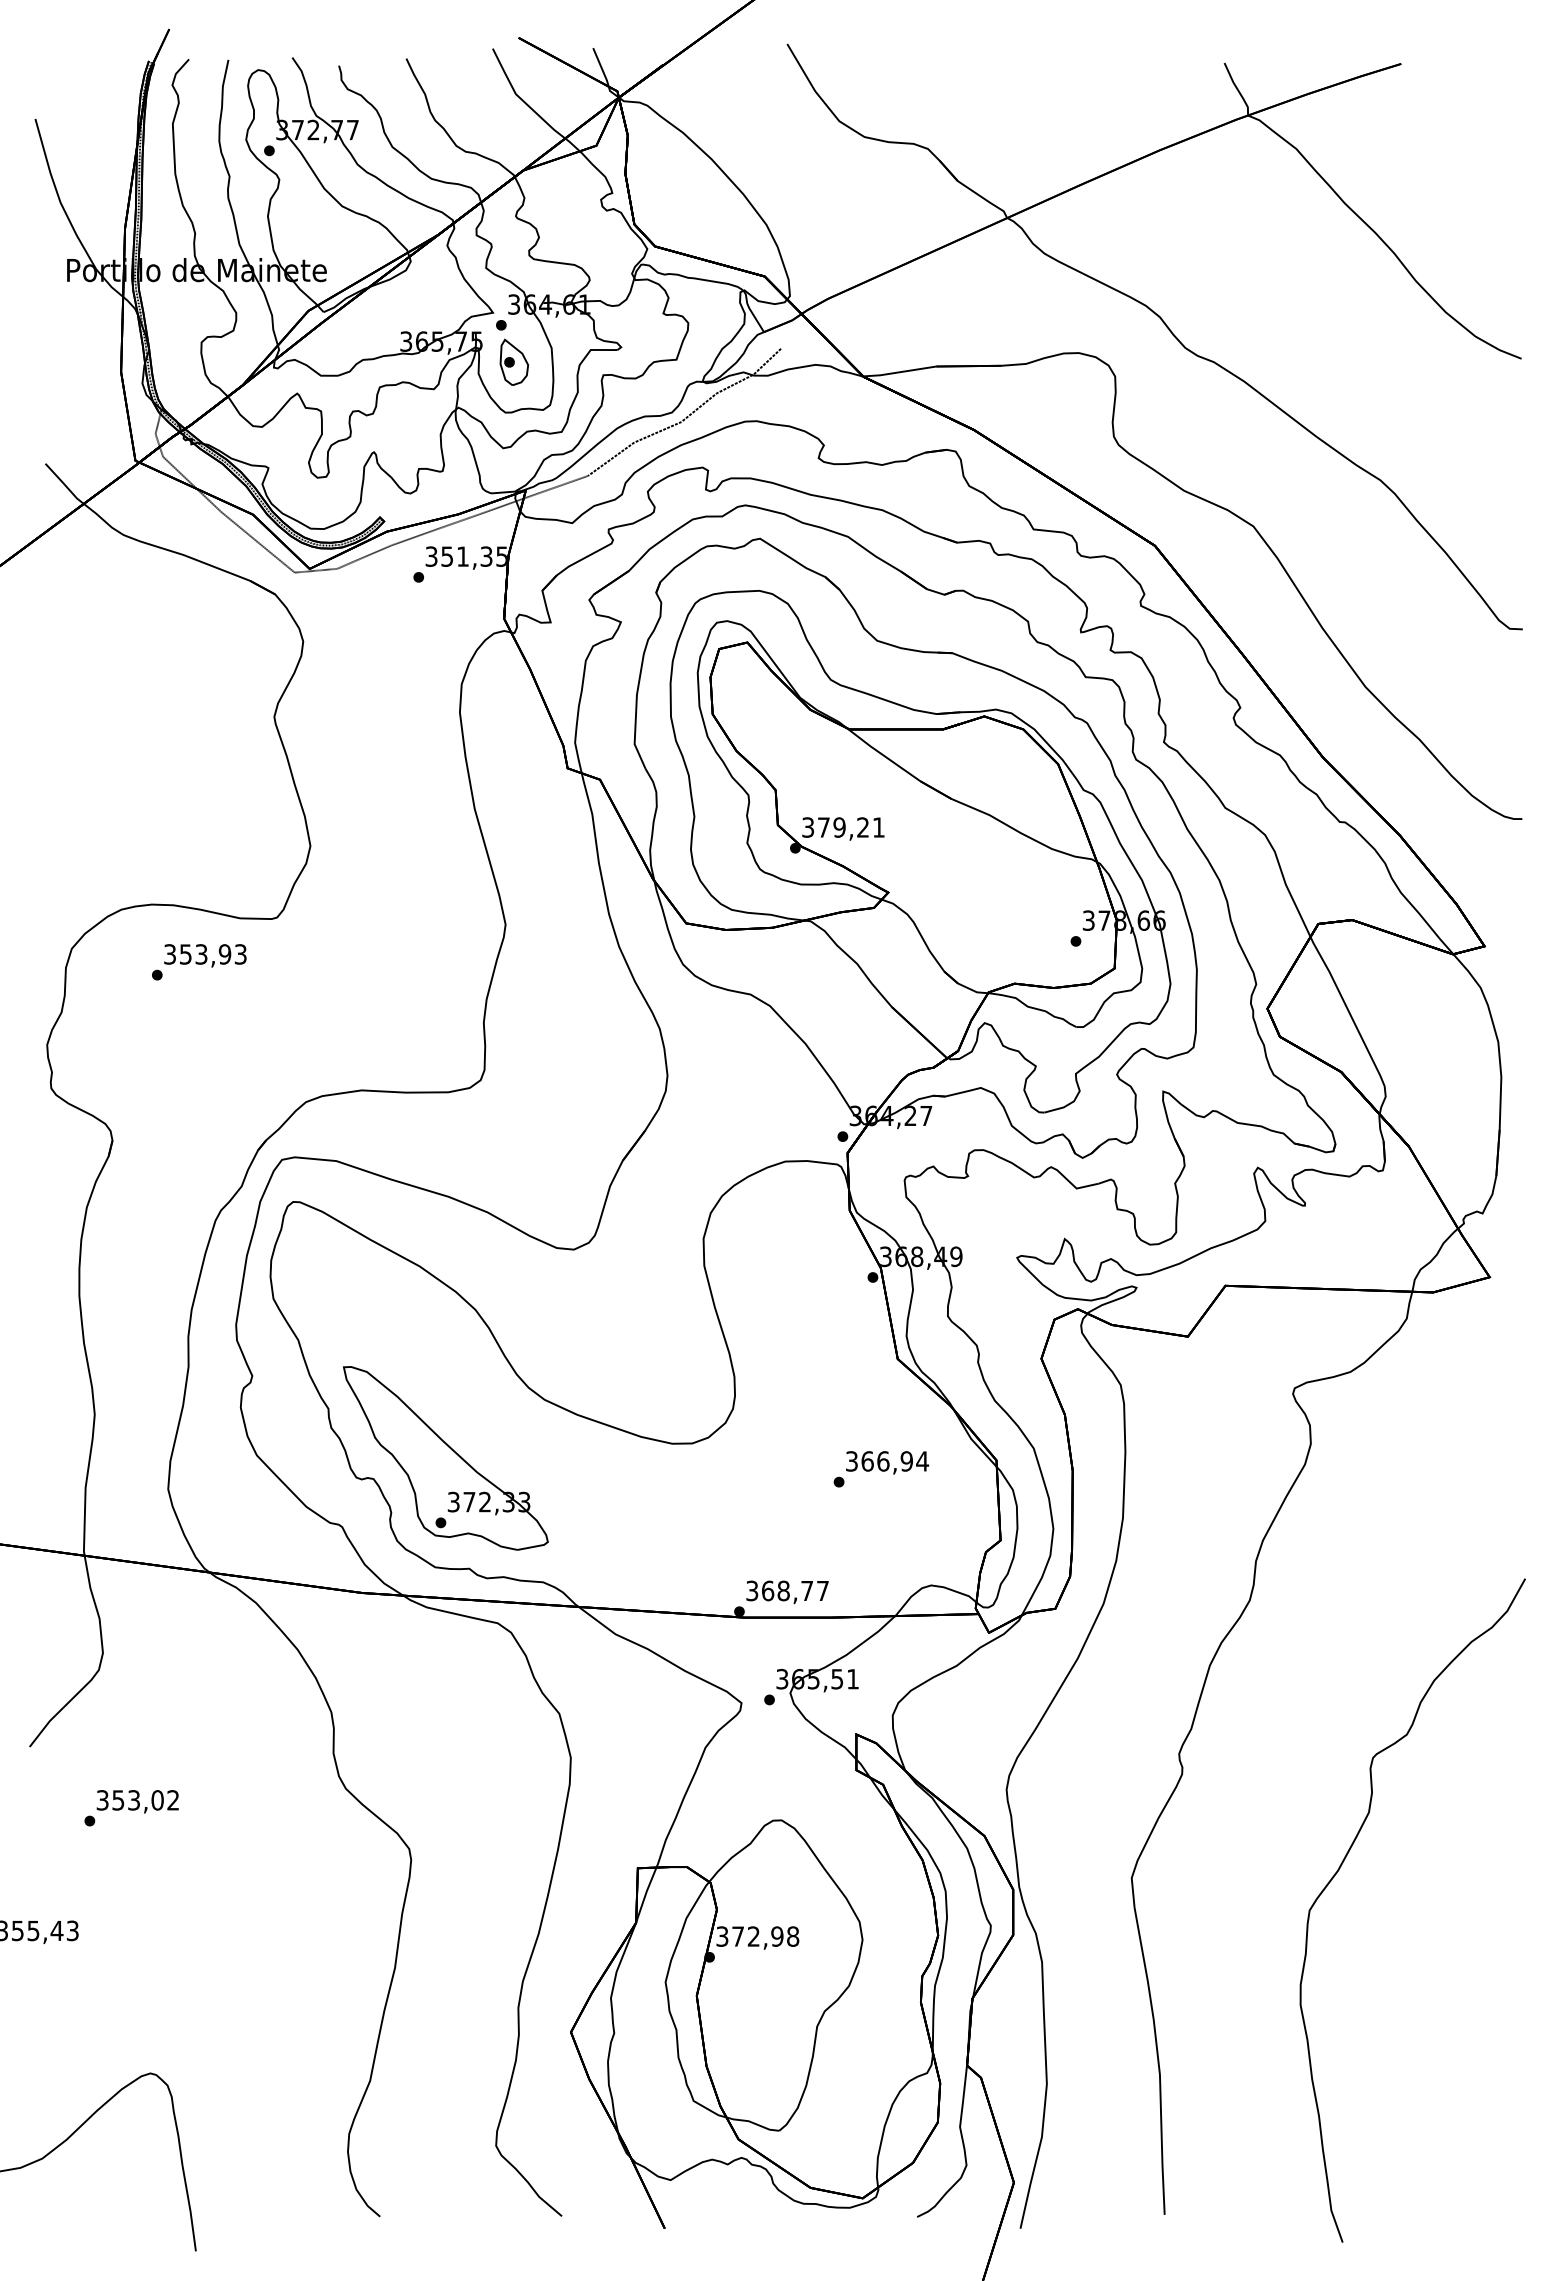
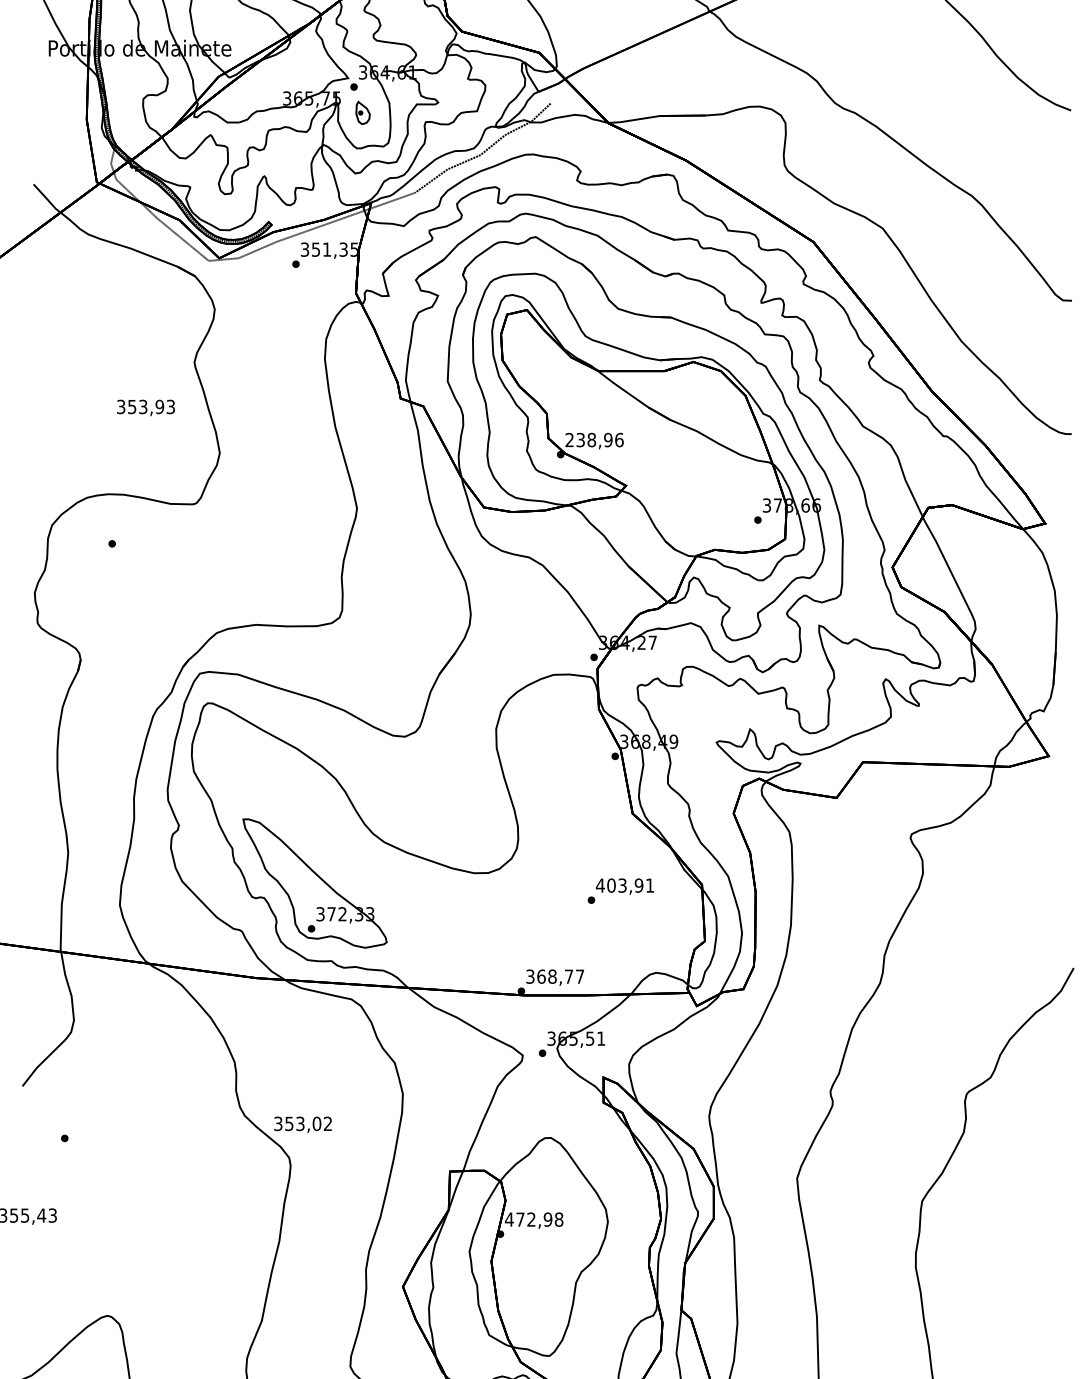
part: (513, 361) -> (362, 112), size x0.7
text: (843, 827) -> (594, 440), 379,21 -> 238,96
text: (205, 955) -> (146, 407), moved
text: (887, 1461) -> (625, 885), 366,94 -> 403,91
text: (137, 1801) -> (302, 1124), moved
text: (721, 1936) -> (508, 1219), 372,98 -> 472,98

